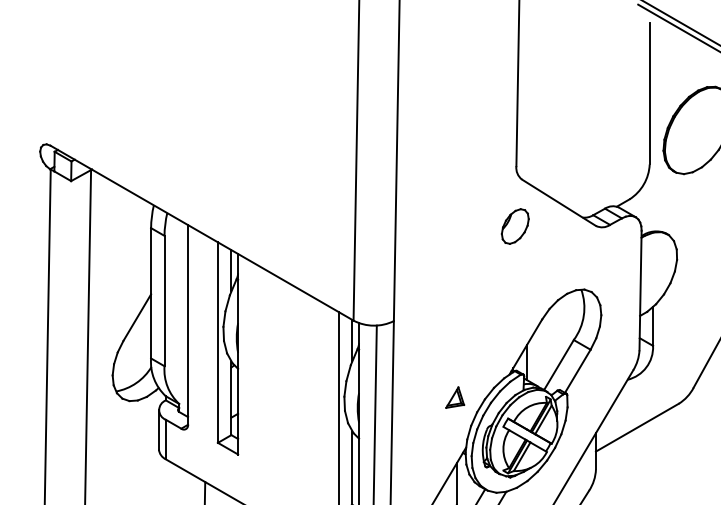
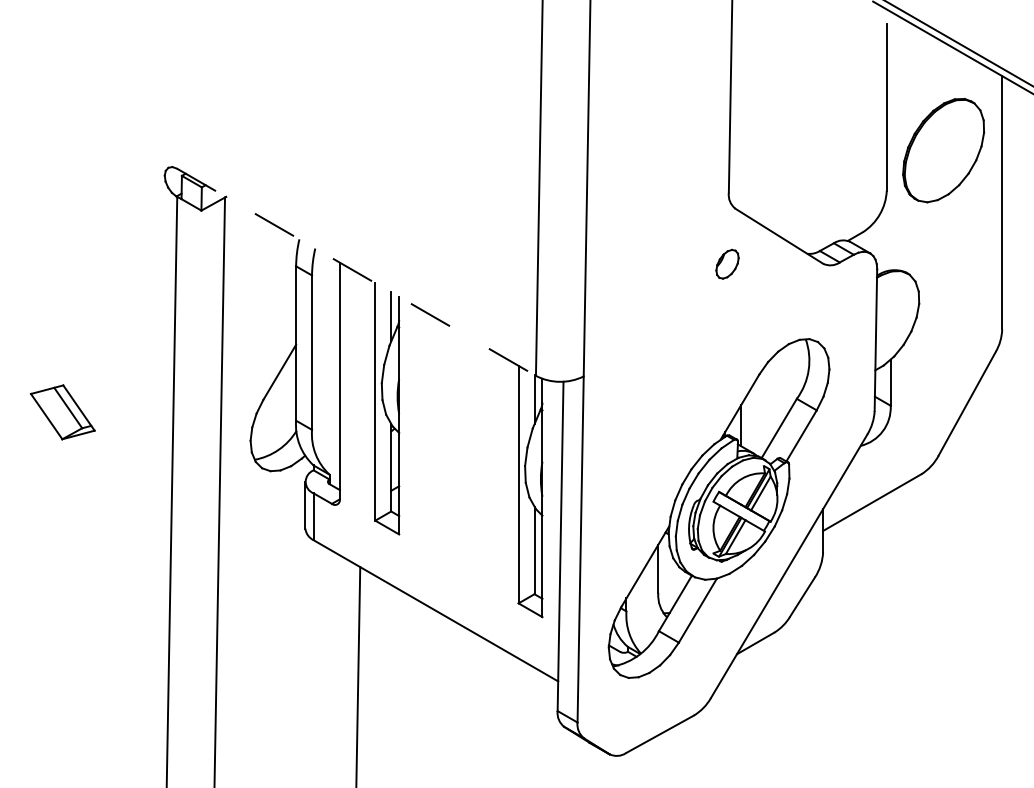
part: (515, 225) -> (727, 263), size x0.7
line: (202, 233) -> (356, 272), solid -> dashed
part: (454, 397) -> (655, 467), removed

